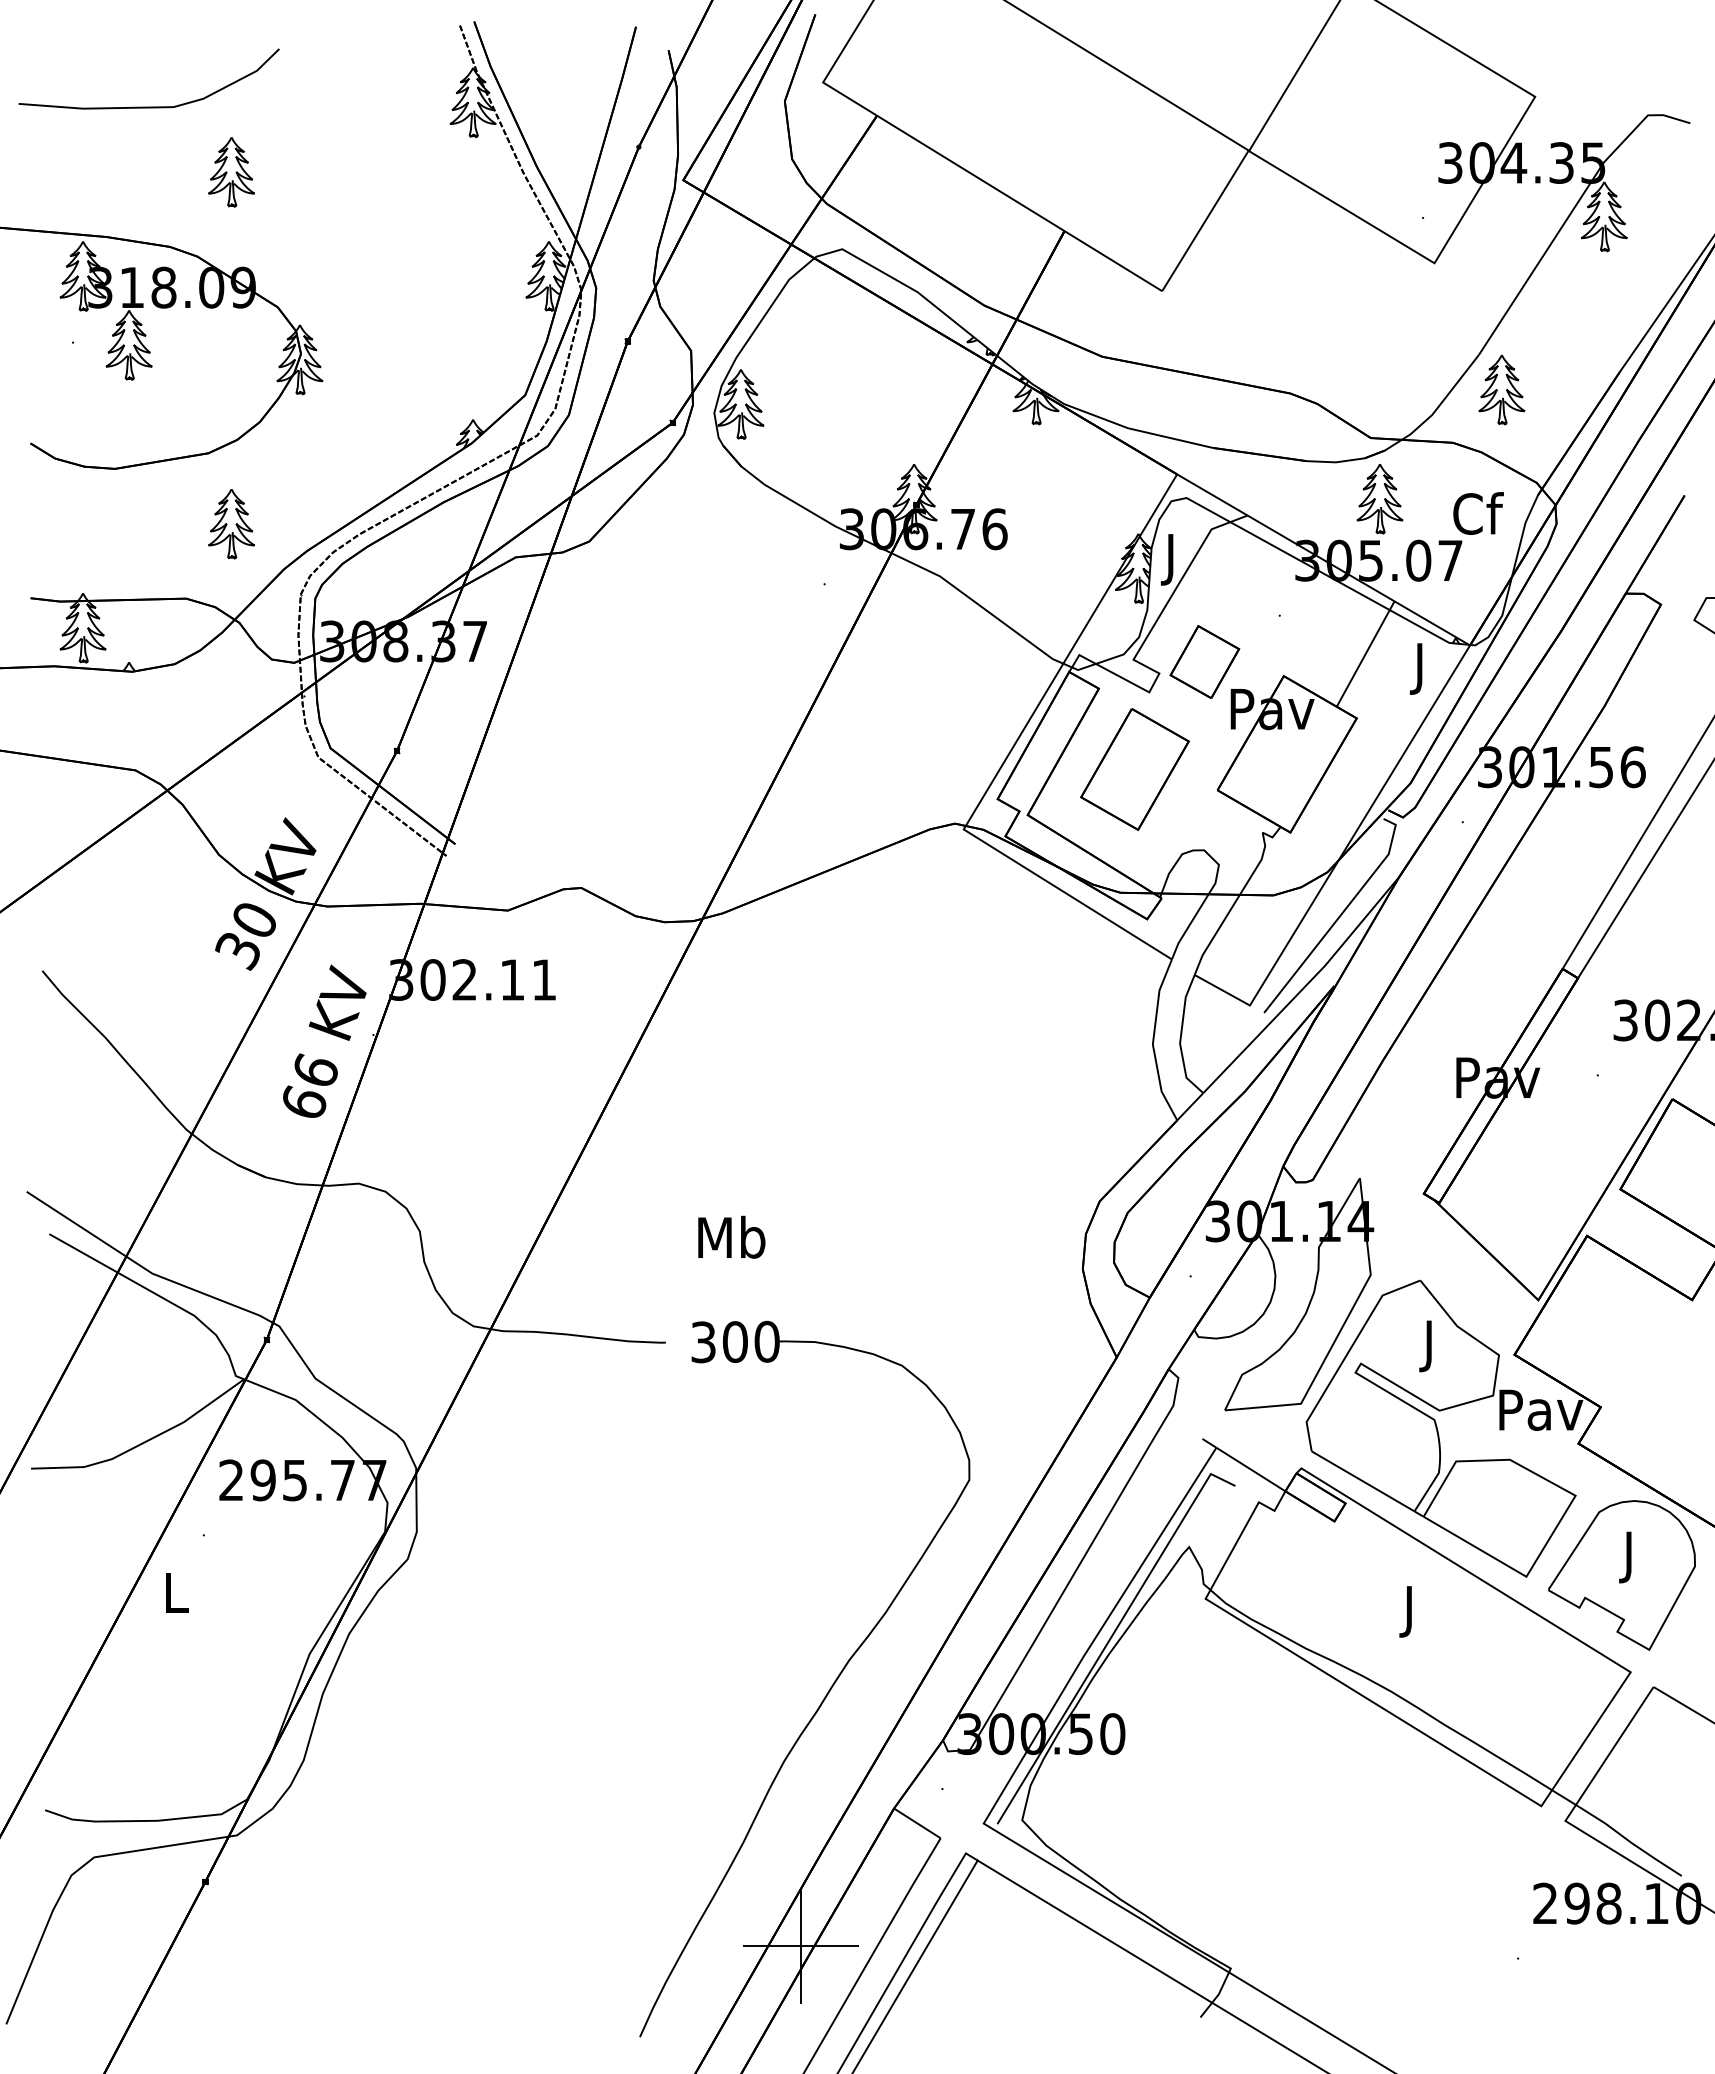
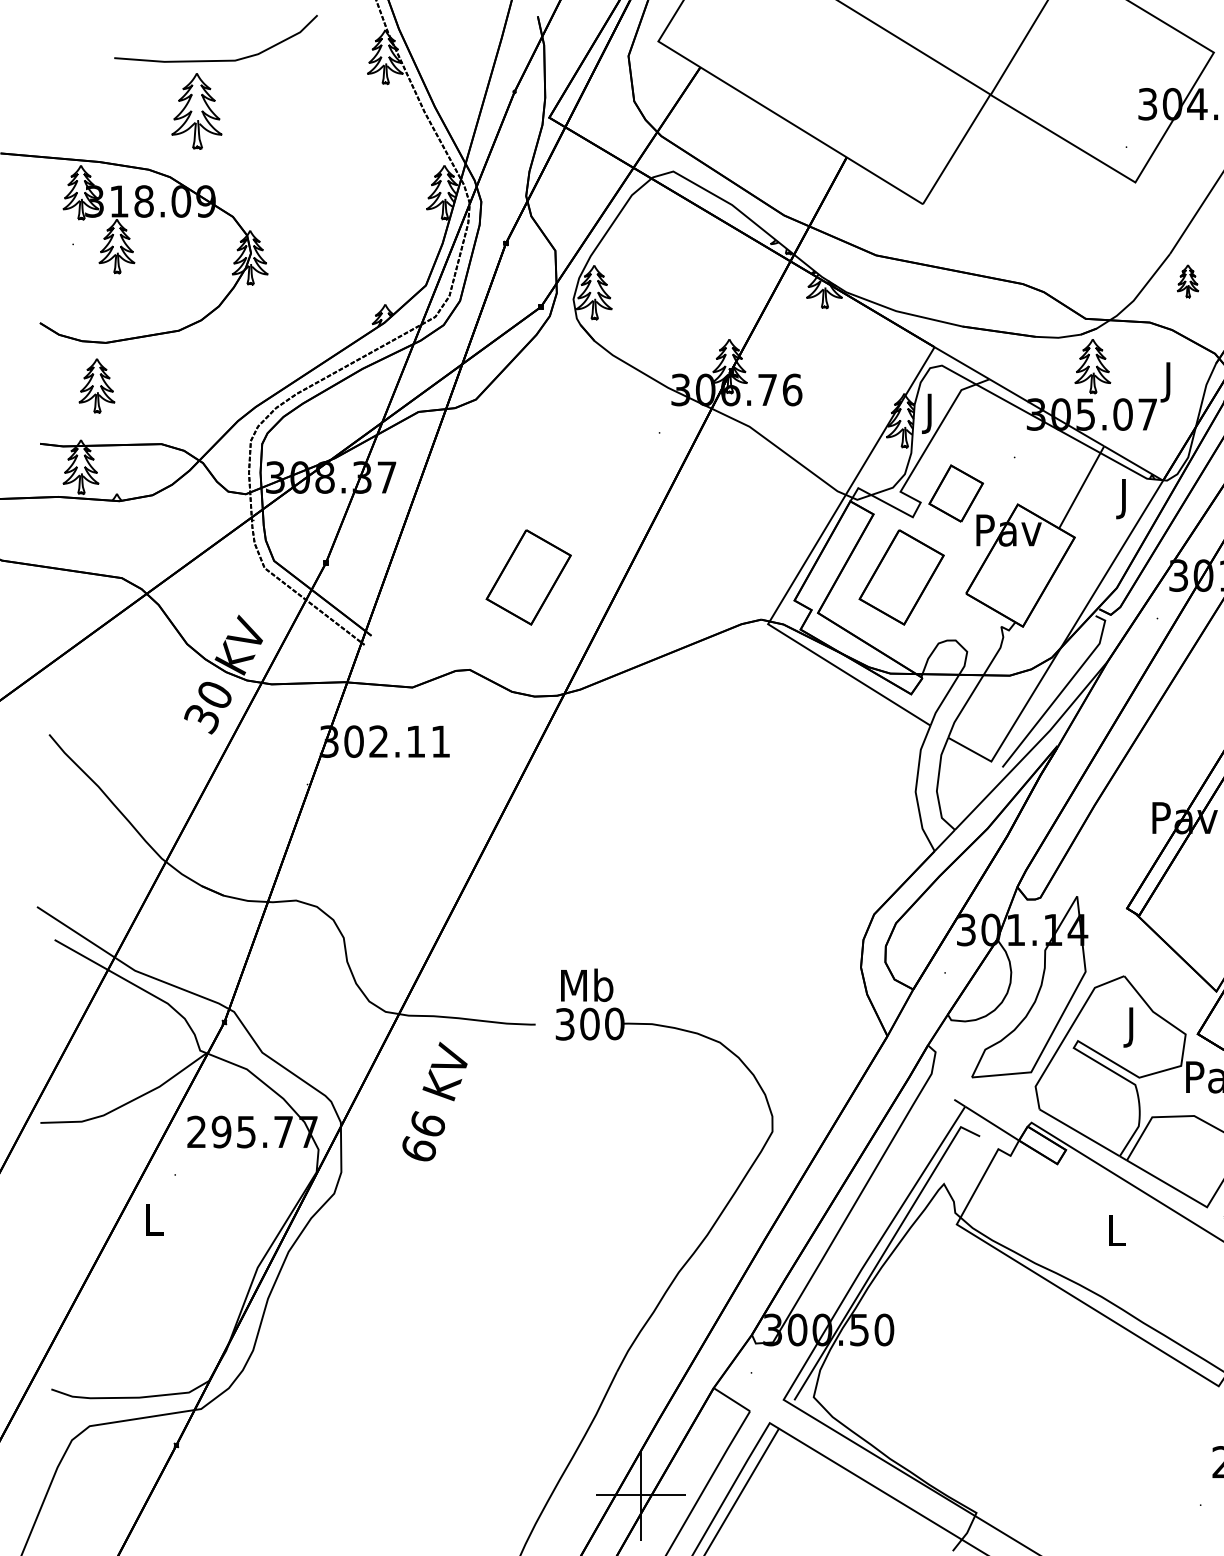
curve: (148, 106) -> (215, 60), moved
part: (231, 172) -> (196, 111), size x1.4
part: (1501, 389) -> (1187, 280), size x0.6
text: (1478, 518) -> (1169, 381), Cf -> J
part: (231, 524) -> (96, 386), moved
part: (656, 769) -> (528, 577), added
text: (324, 1040) -> (434, 1100), moved
text: (731, 1236) -> (586, 984), moved
text: (1410, 1611) -> (1116, 1234), J -> L

